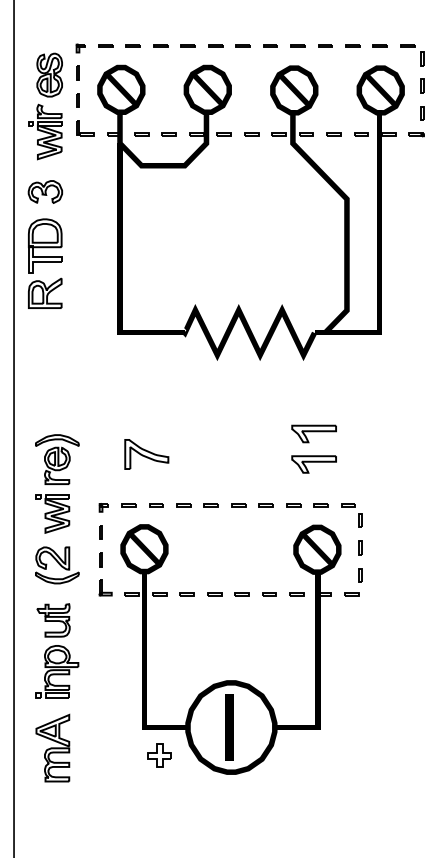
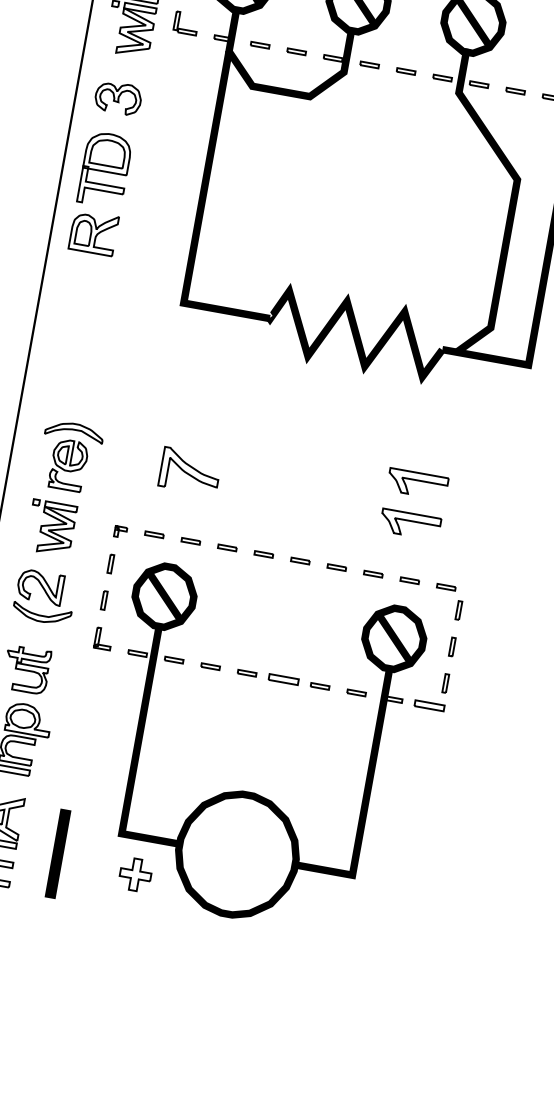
part: (241, 594) -> (282, 680), size x1.6
part: (351, 594) -> (428, 706), size x1.6
line: (229, 727) -> (57, 853), moved

